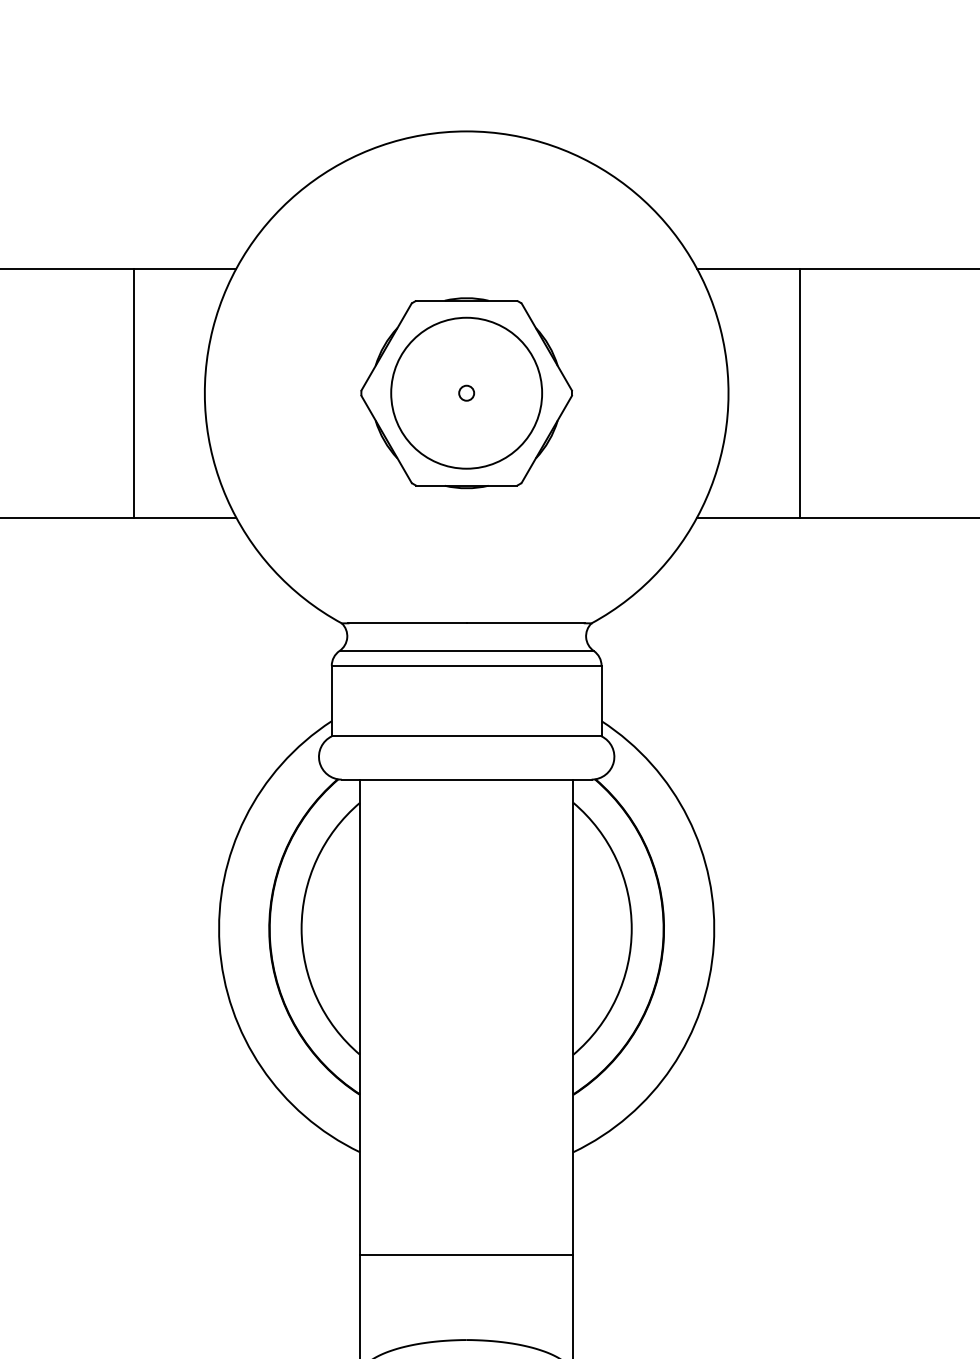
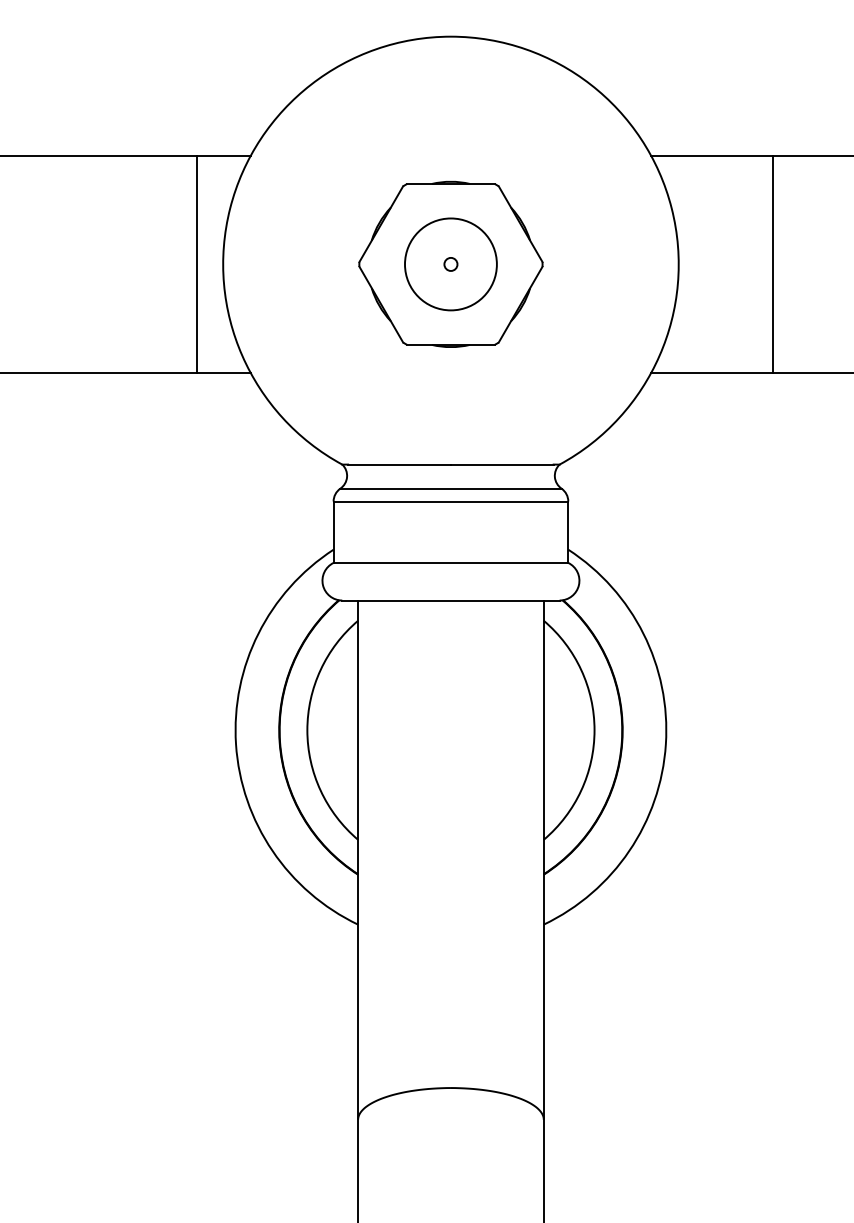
line: (133, 393) -> (197, 264), moved
circle: (466, 393) -> (450, 264), size x0.7
line: (799, 393) -> (772, 264), moved
line: (466, 1254) -> (450, 1013), removed

